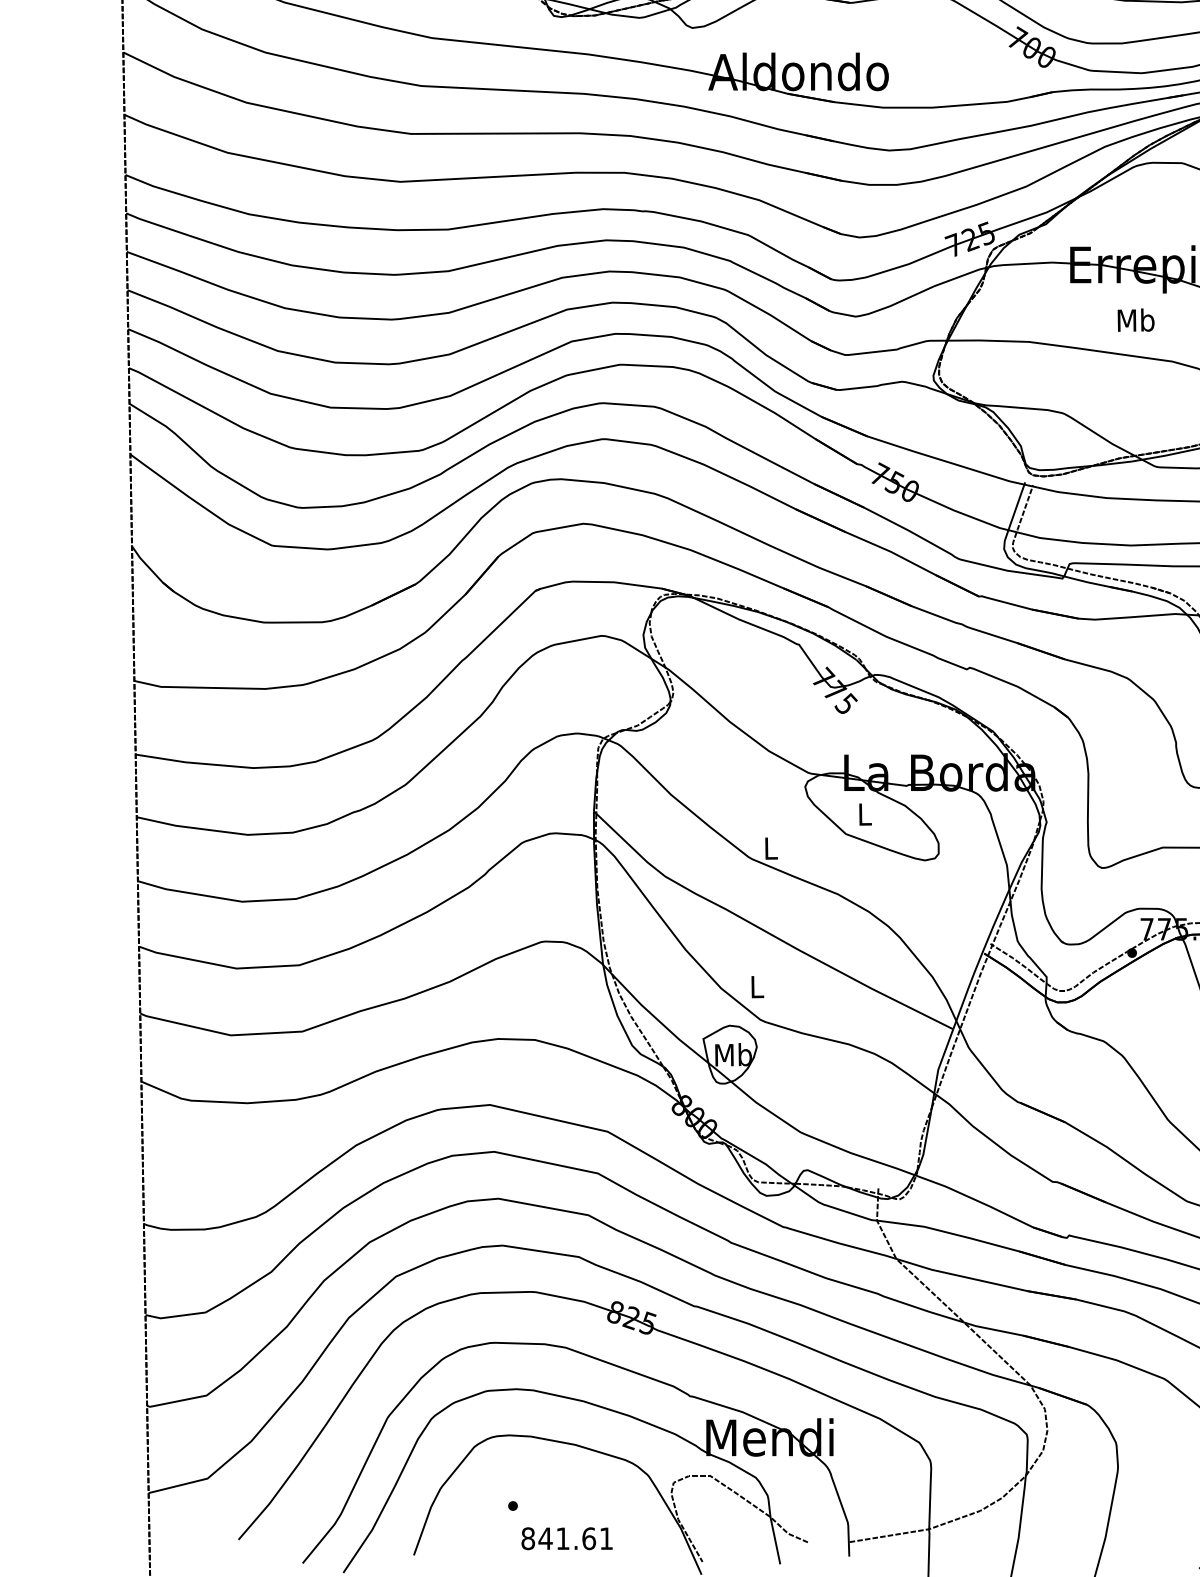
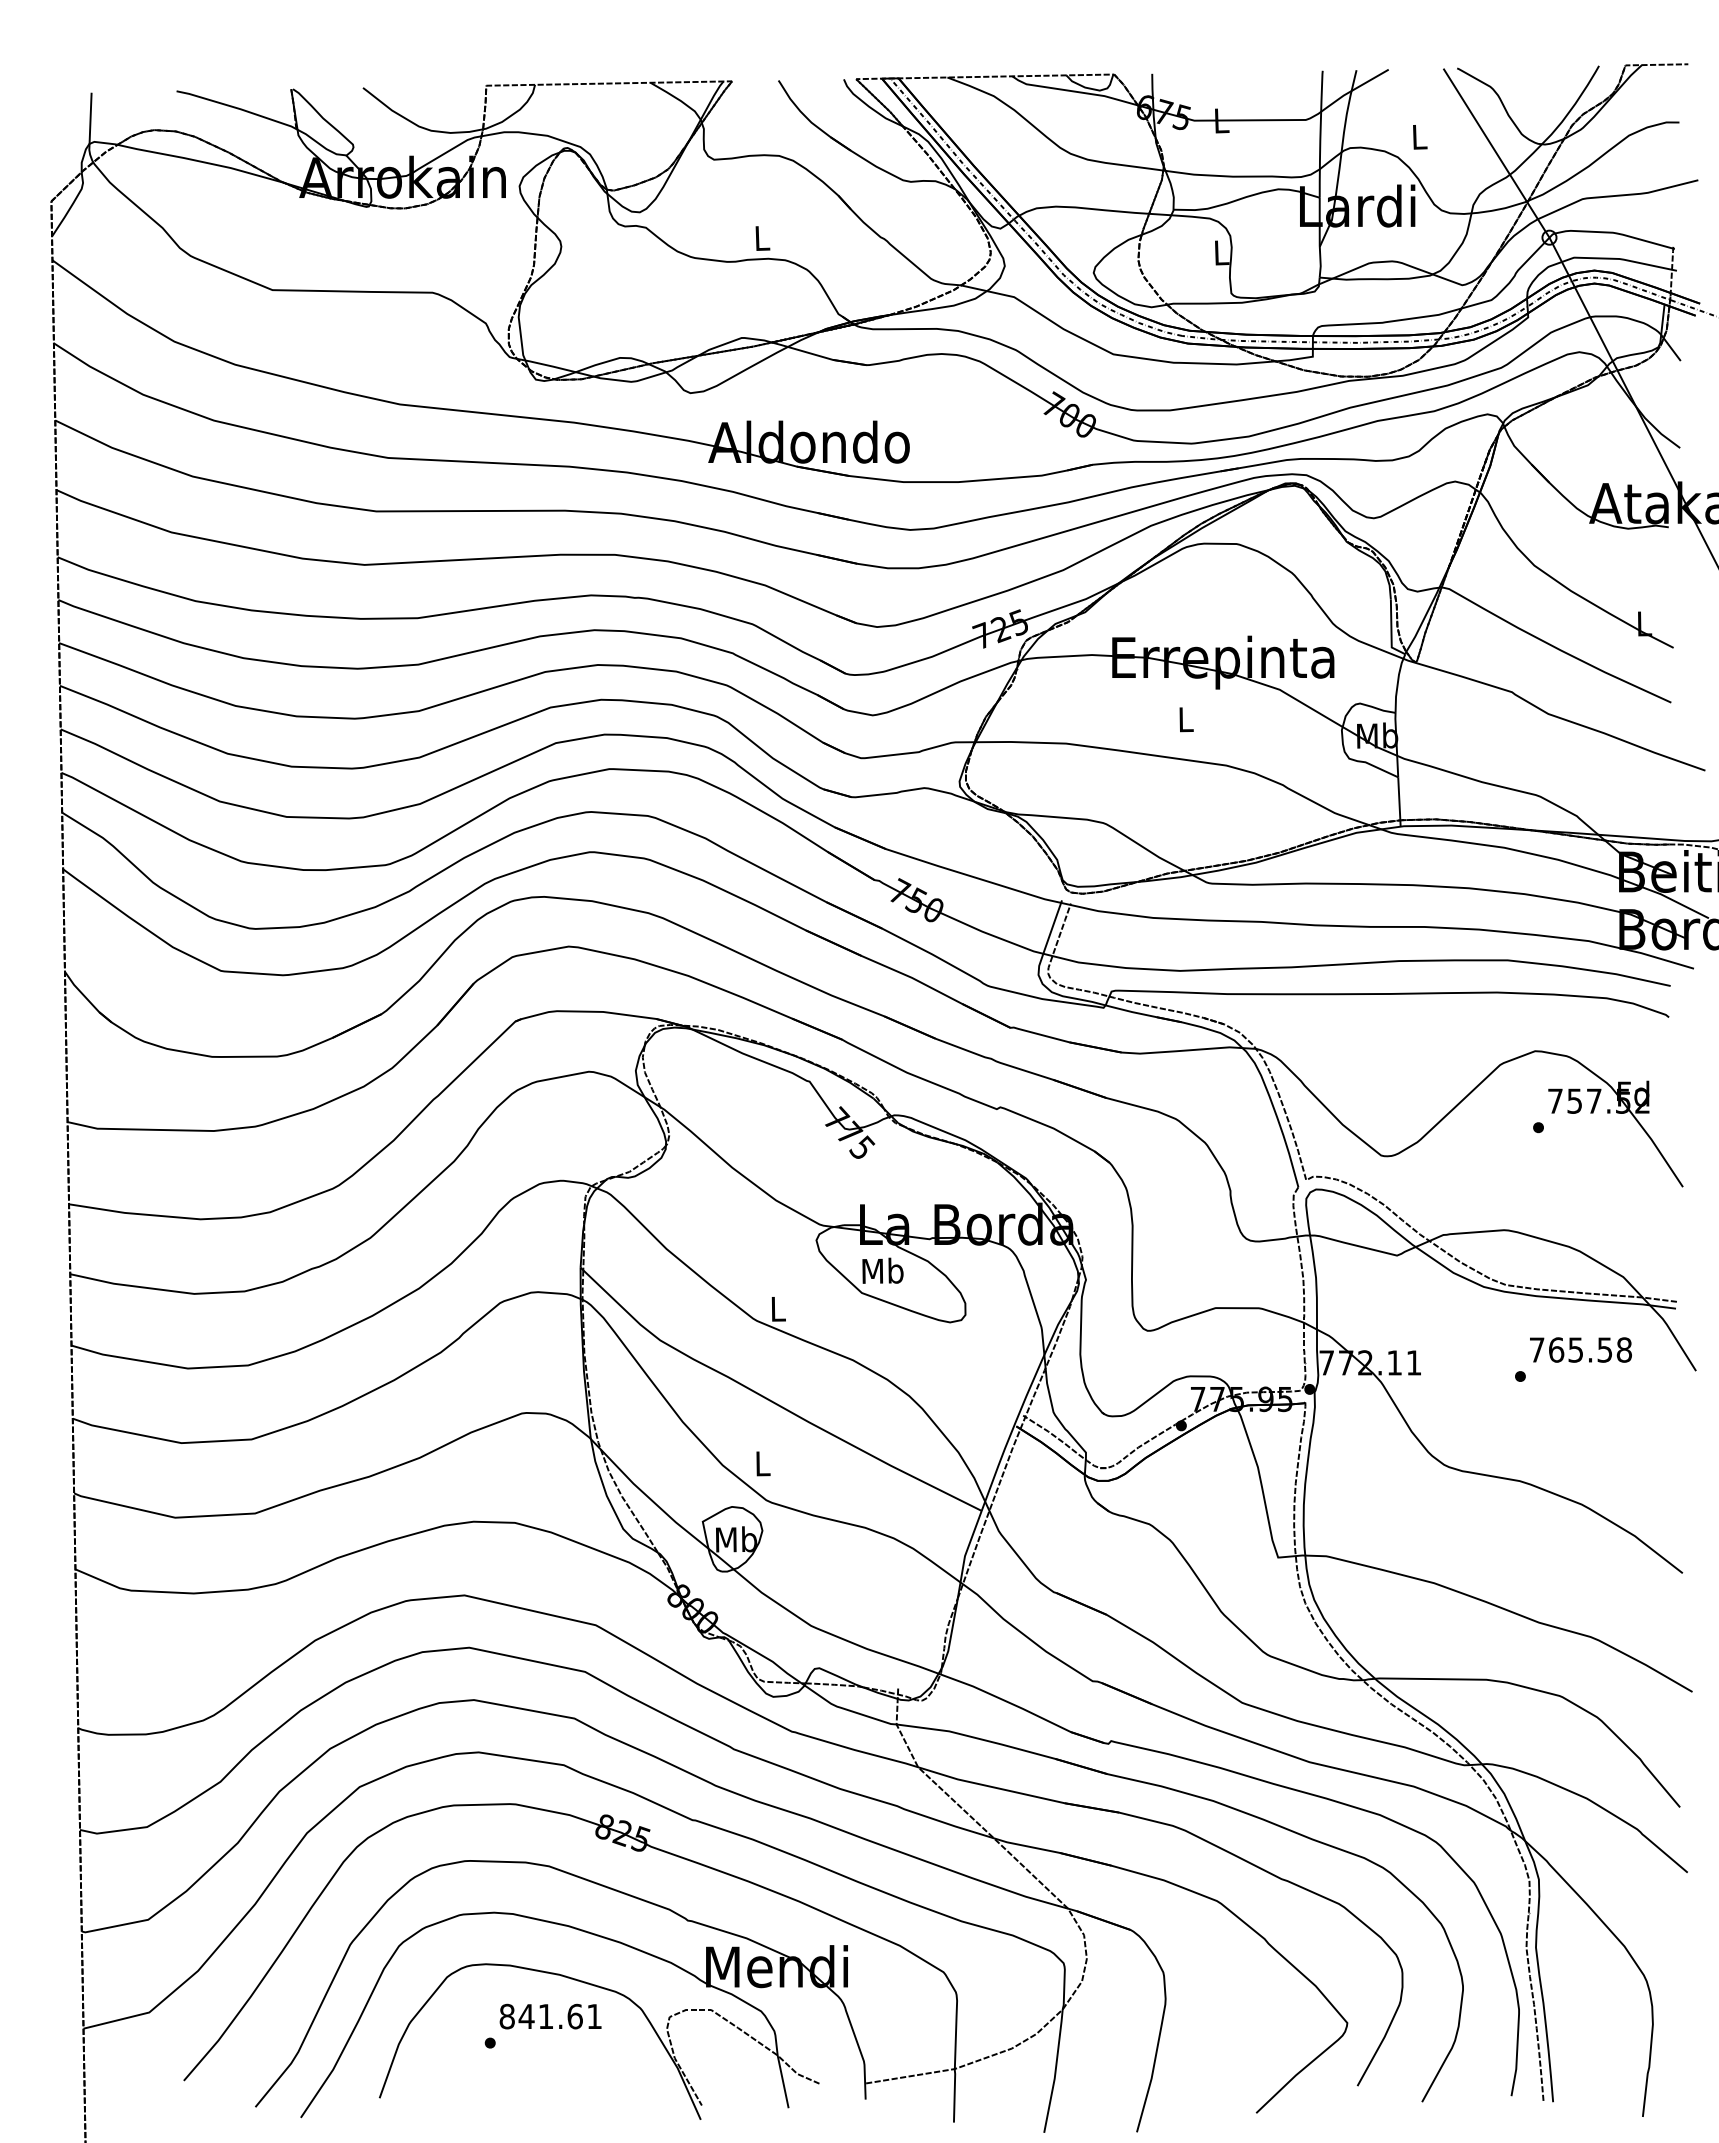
text: (1135, 320) -> (1185, 719), Mb -> L
text: (864, 813) -> (882, 1270), L -> Mb
text: (566, 1538) -> (550, 2016), moved

